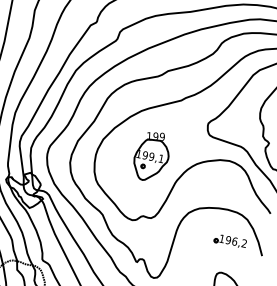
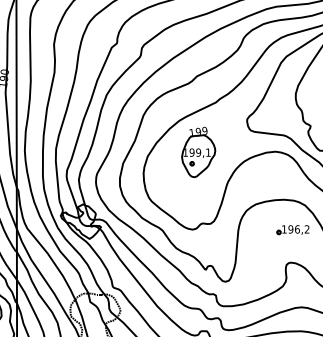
part: (151, 156) -> (198, 152), moved

